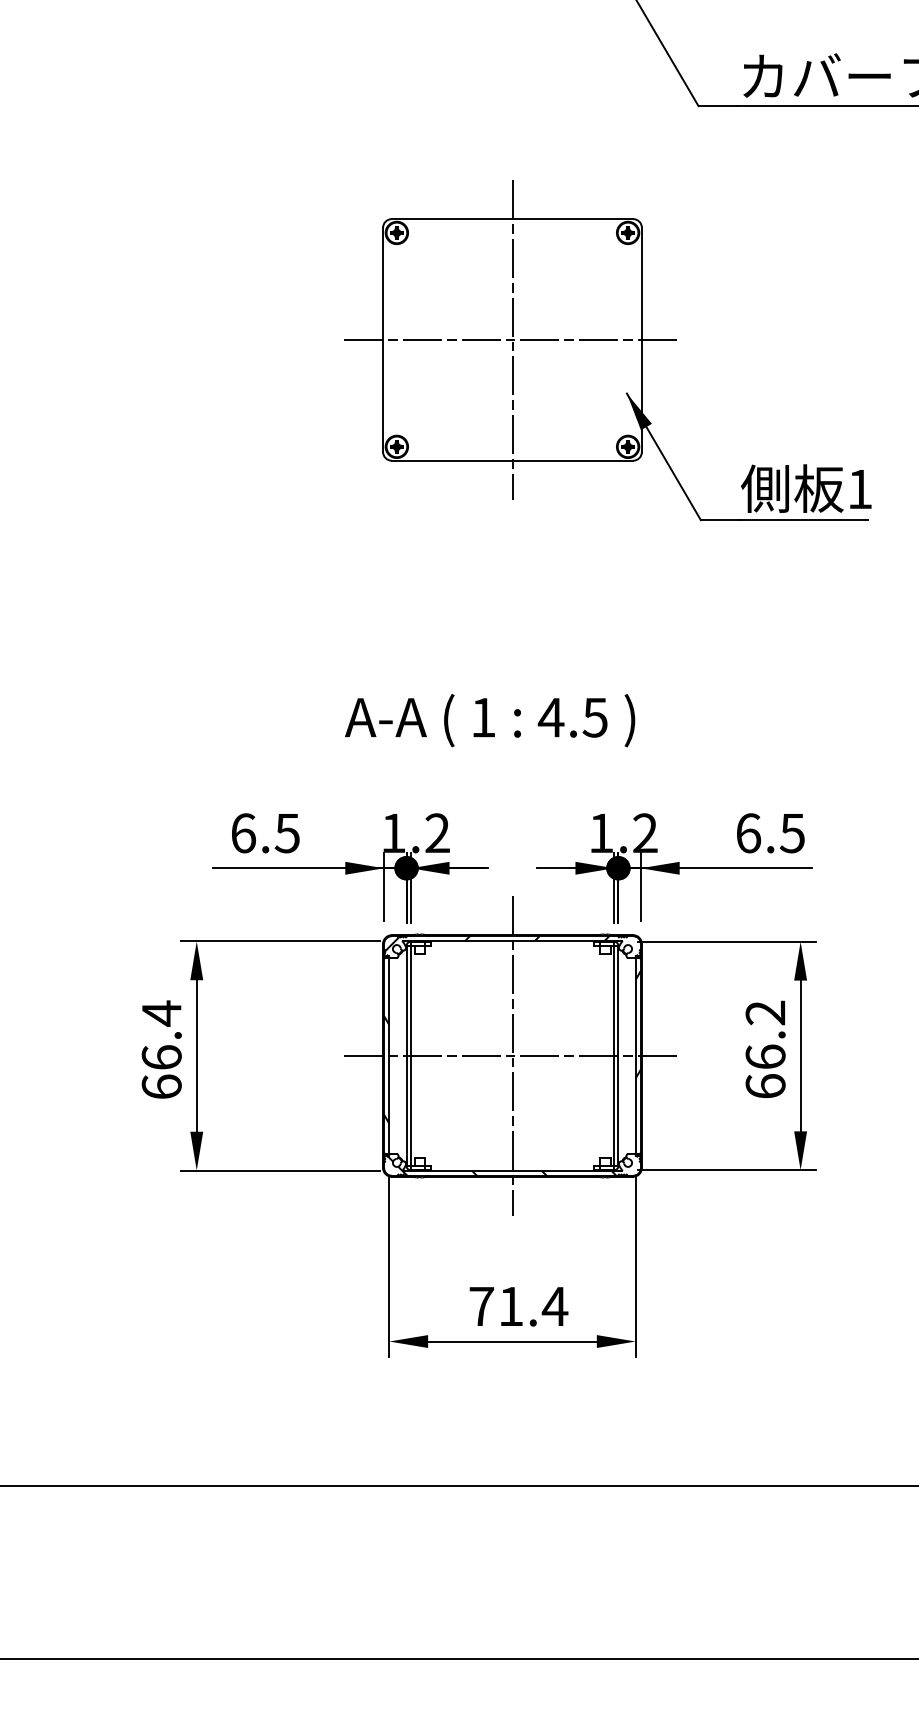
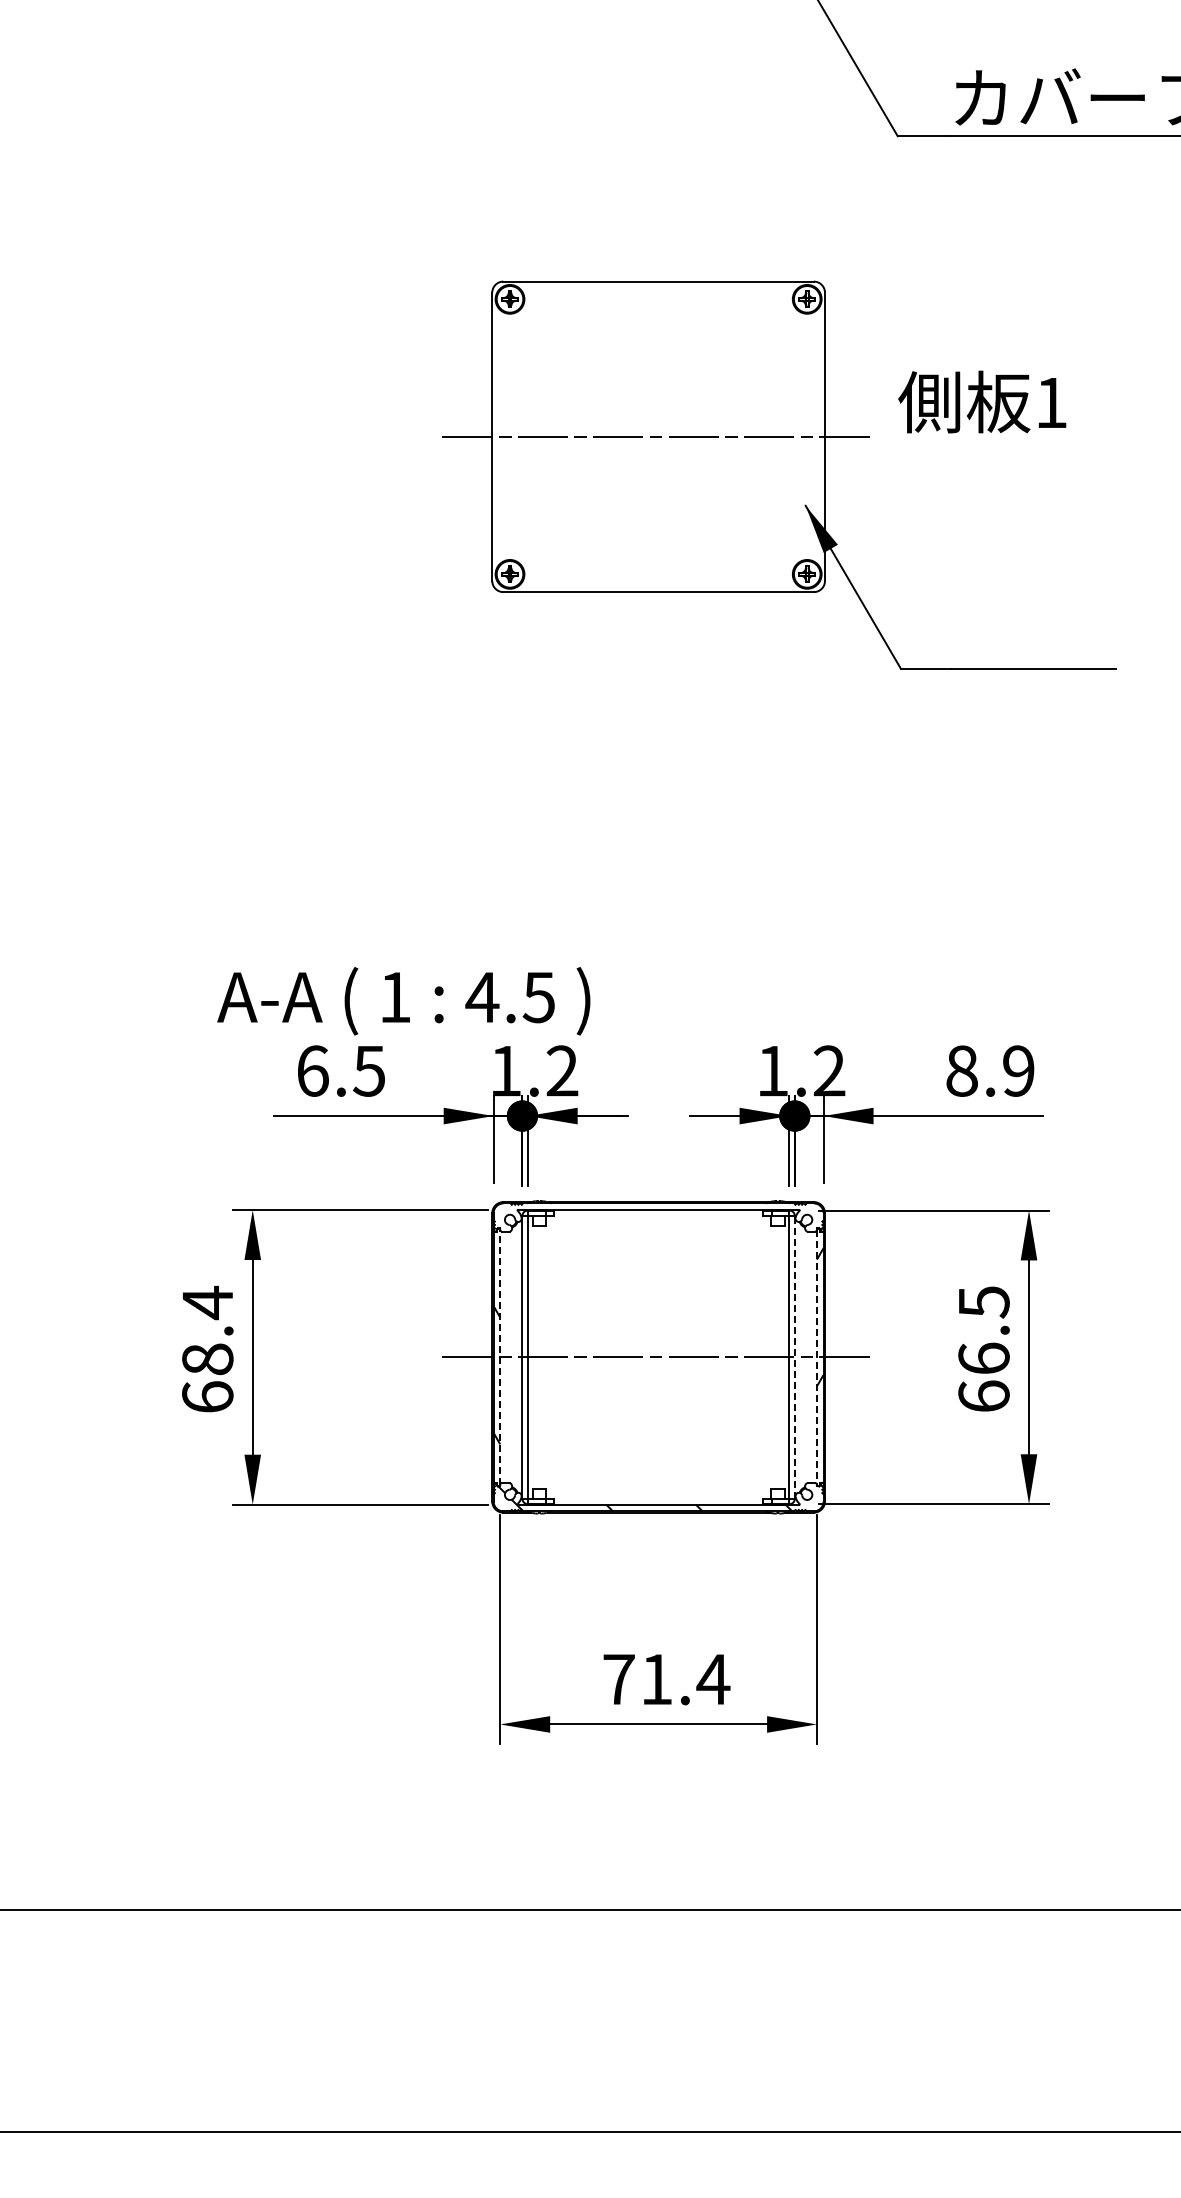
line: (512, 339) -> (658, 436), removed
text: (806, 488) -> (982, 401), moved
text: (489, 720) -> (403, 1001), moved
text: (770, 832) -> (990, 1070), 6.5 -> 8.9
hatch: (496, 944) -> (638, 1213), removed
text: (765, 1013) -> (983, 1302), 66.2 -> 66.5
line: (389, 1056) -> (500, 1357), solid -> dashed
line: (512, 1056) -> (658, 1357), removed
line: (618, 1056) -> (794, 1357), solid -> dashed
line: (635, 1056) -> (816, 1357), solid -> dashed
text: (161, 1057) -> (207, 1359), 66.4 -> 68.4

